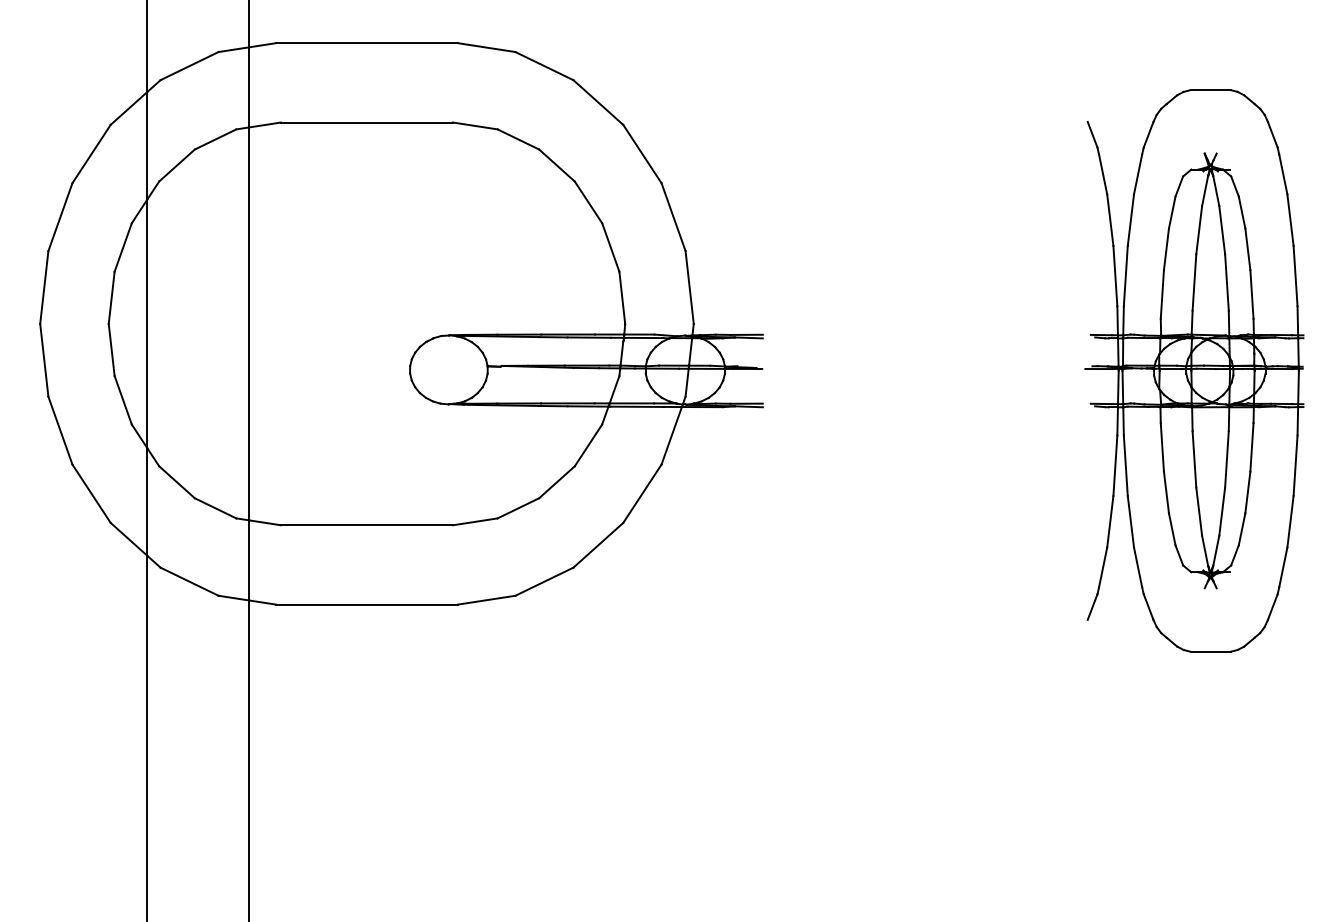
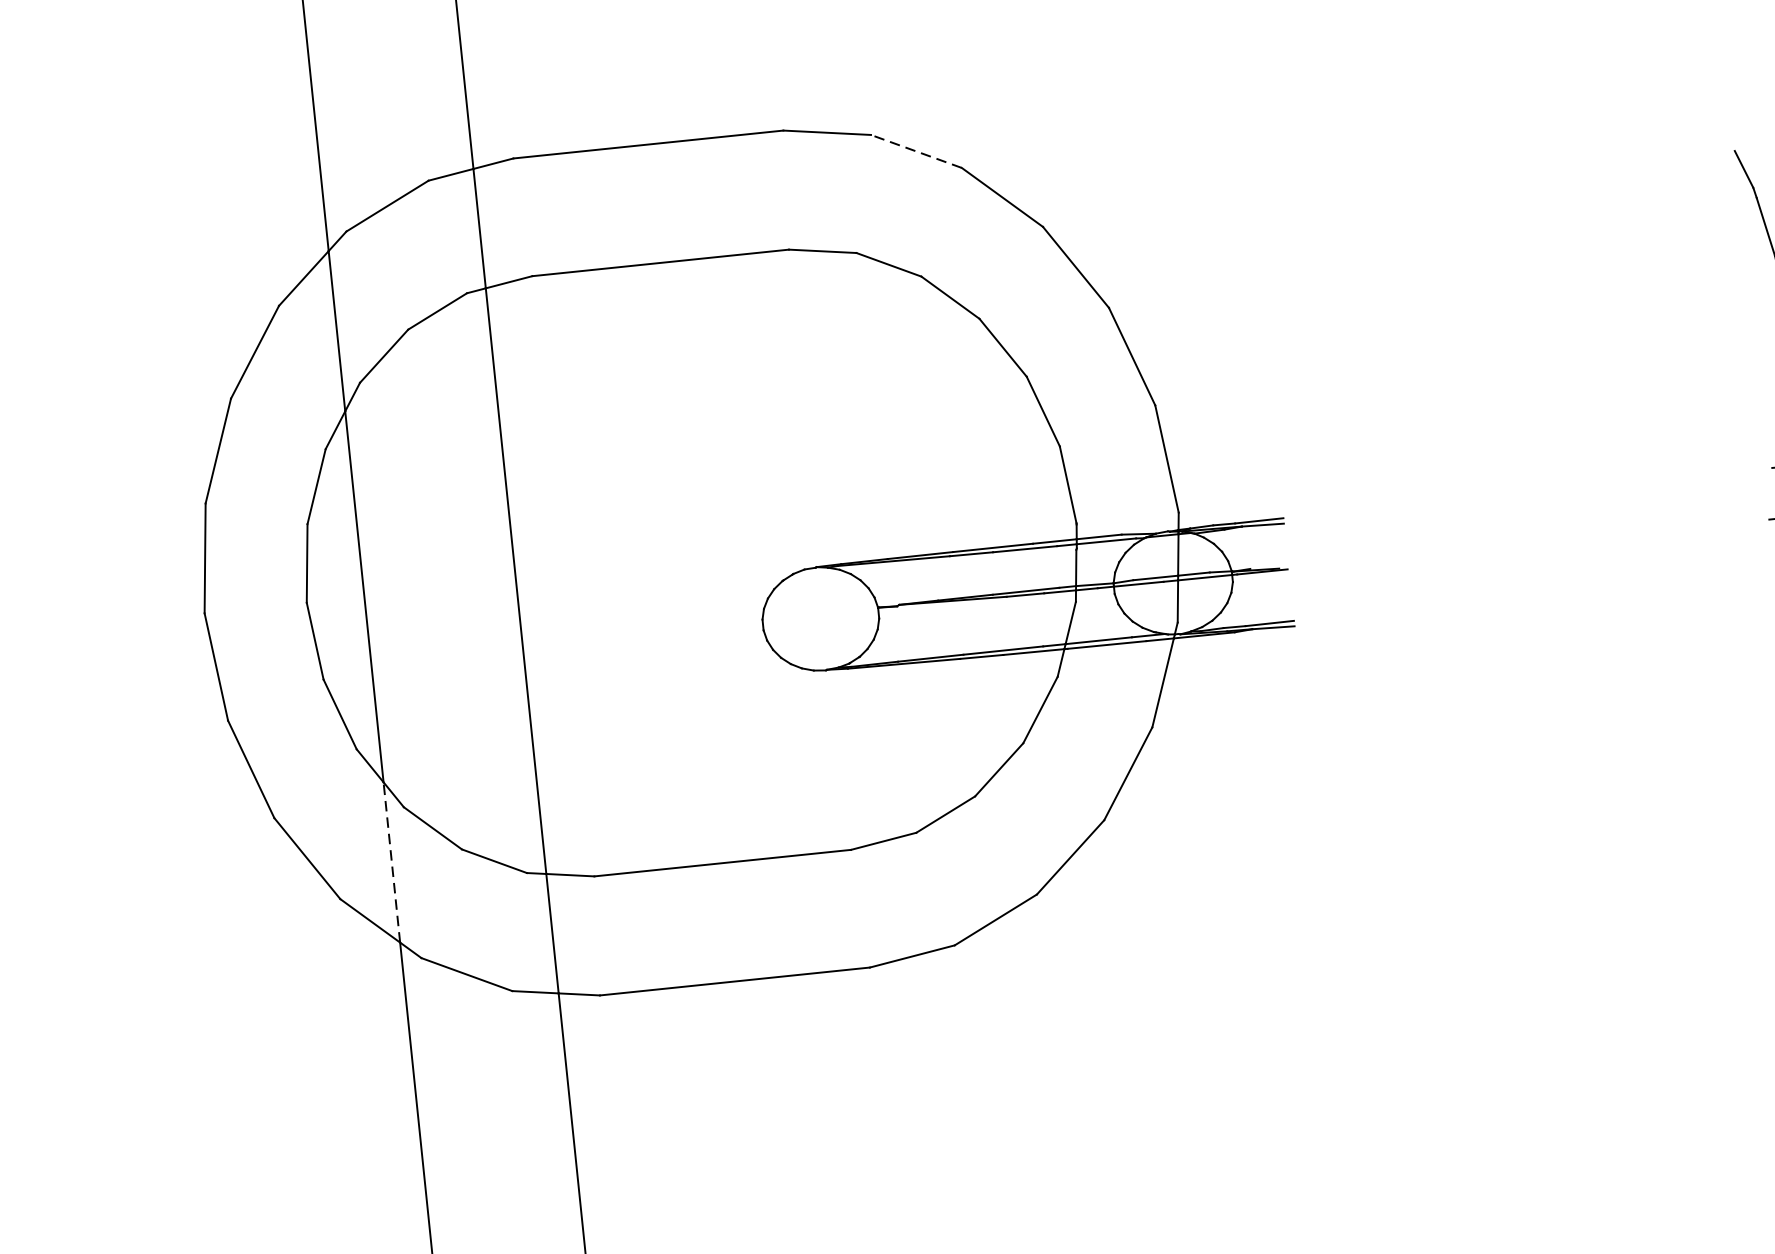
line: (543, 65) -> (914, 150), solid -> dashed
line: (147, 502) -> (392, 863), solid -> dashed

